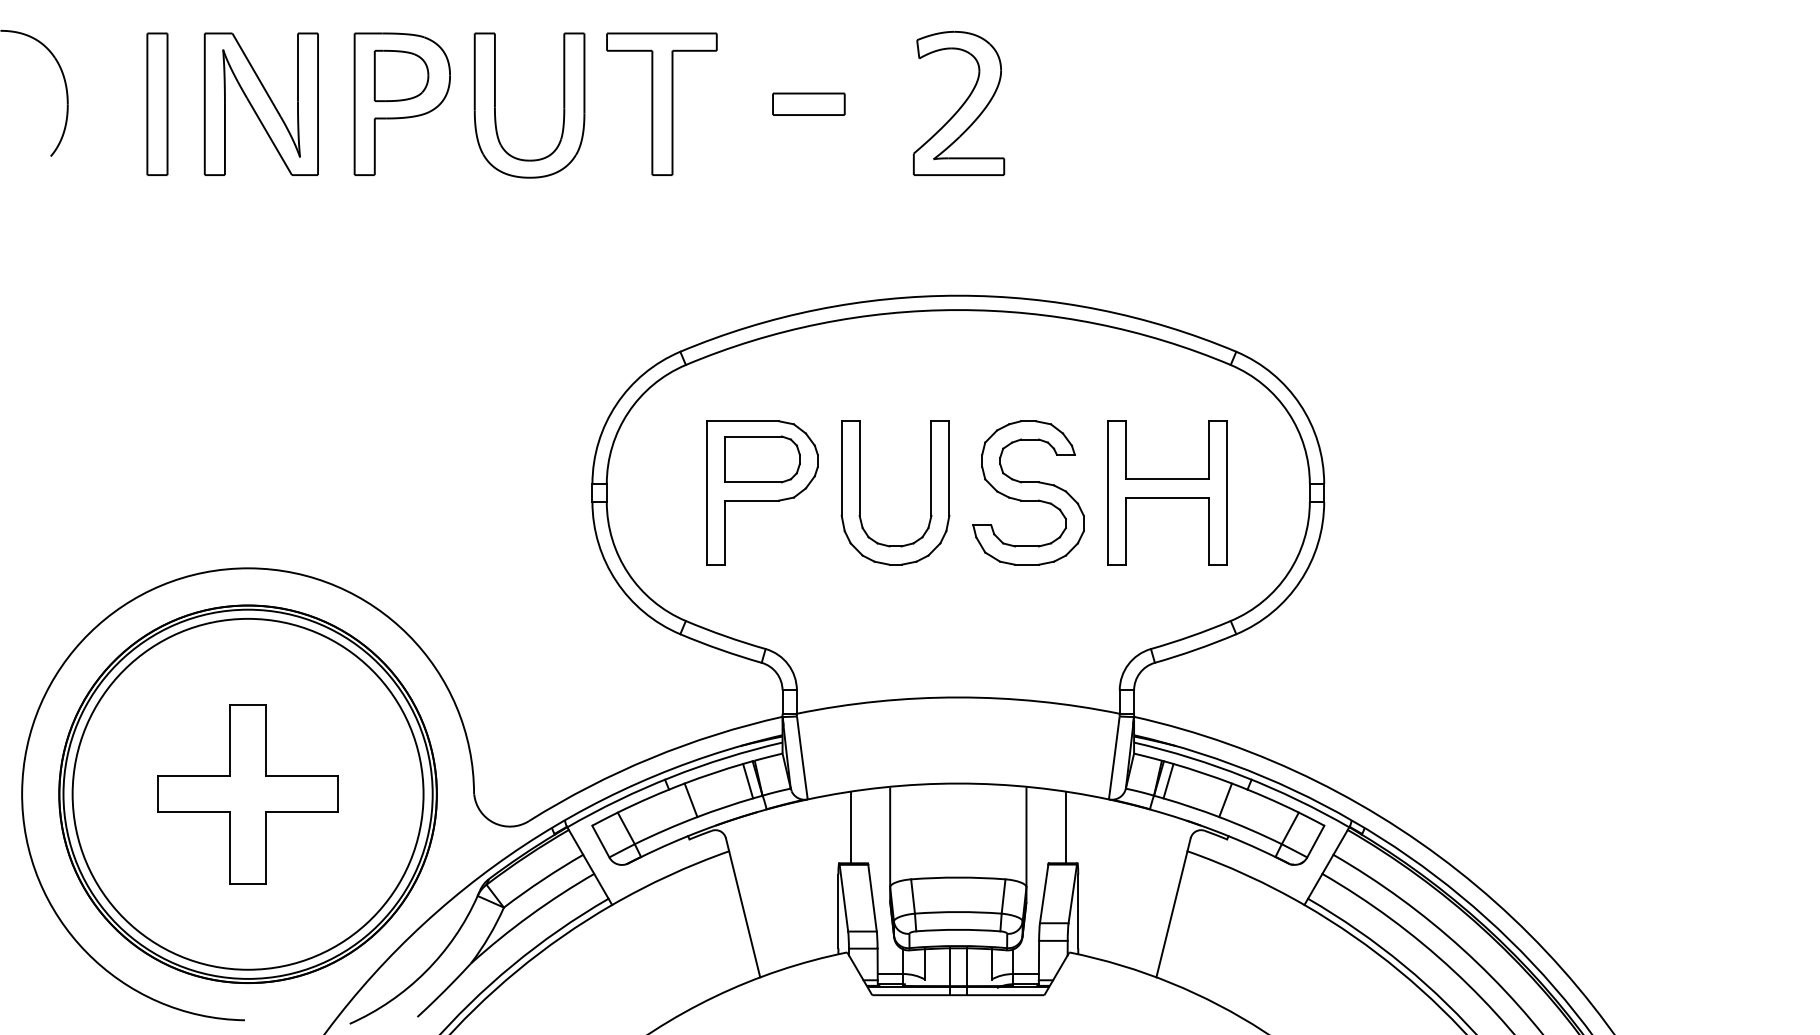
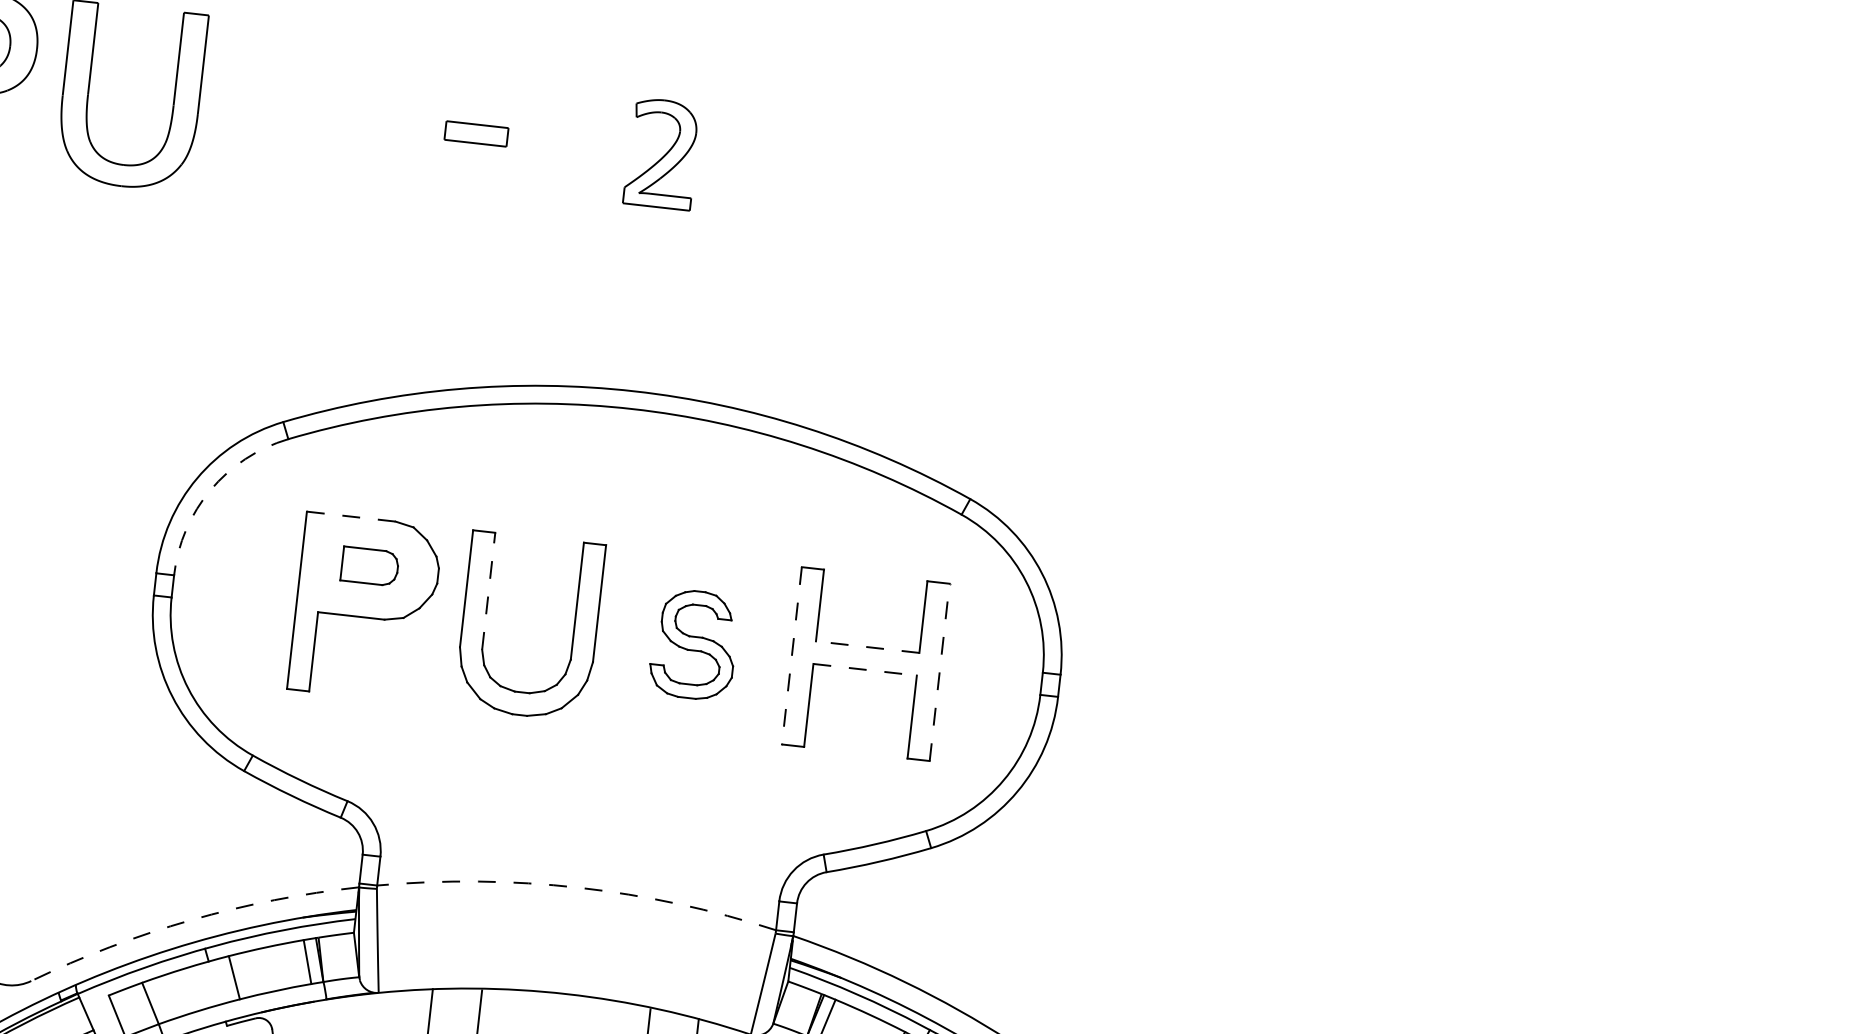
part: (661, 103) -> (294, 112), removed
part: (808, 103) -> (476, 133), size x0.7
part: (959, 103) -> (662, 153), size x0.6
arc: (628, 412) -> (210, 489), solid -> dashed
line: (743, 421) -> (351, 516), solid -> dashed
part: (762, 459) -> (369, 566), size x0.6
line: (859, 468) -> (488, 591), solid -> dashed
line: (1167, 479) -> (867, 647), solid -> dashed
part: (1028, 492) -> (694, 644), size x0.6
line: (1107, 493) -> (791, 656), solid -> dashed
line: (1227, 493) -> (939, 673), solid -> dashed
line: (1167, 497) -> (865, 669), solid -> dashed
arc: (958, 697) -> (579, 887), solid -> dashed
arc: (651, 758) -> (191, 920), solid -> dashed

